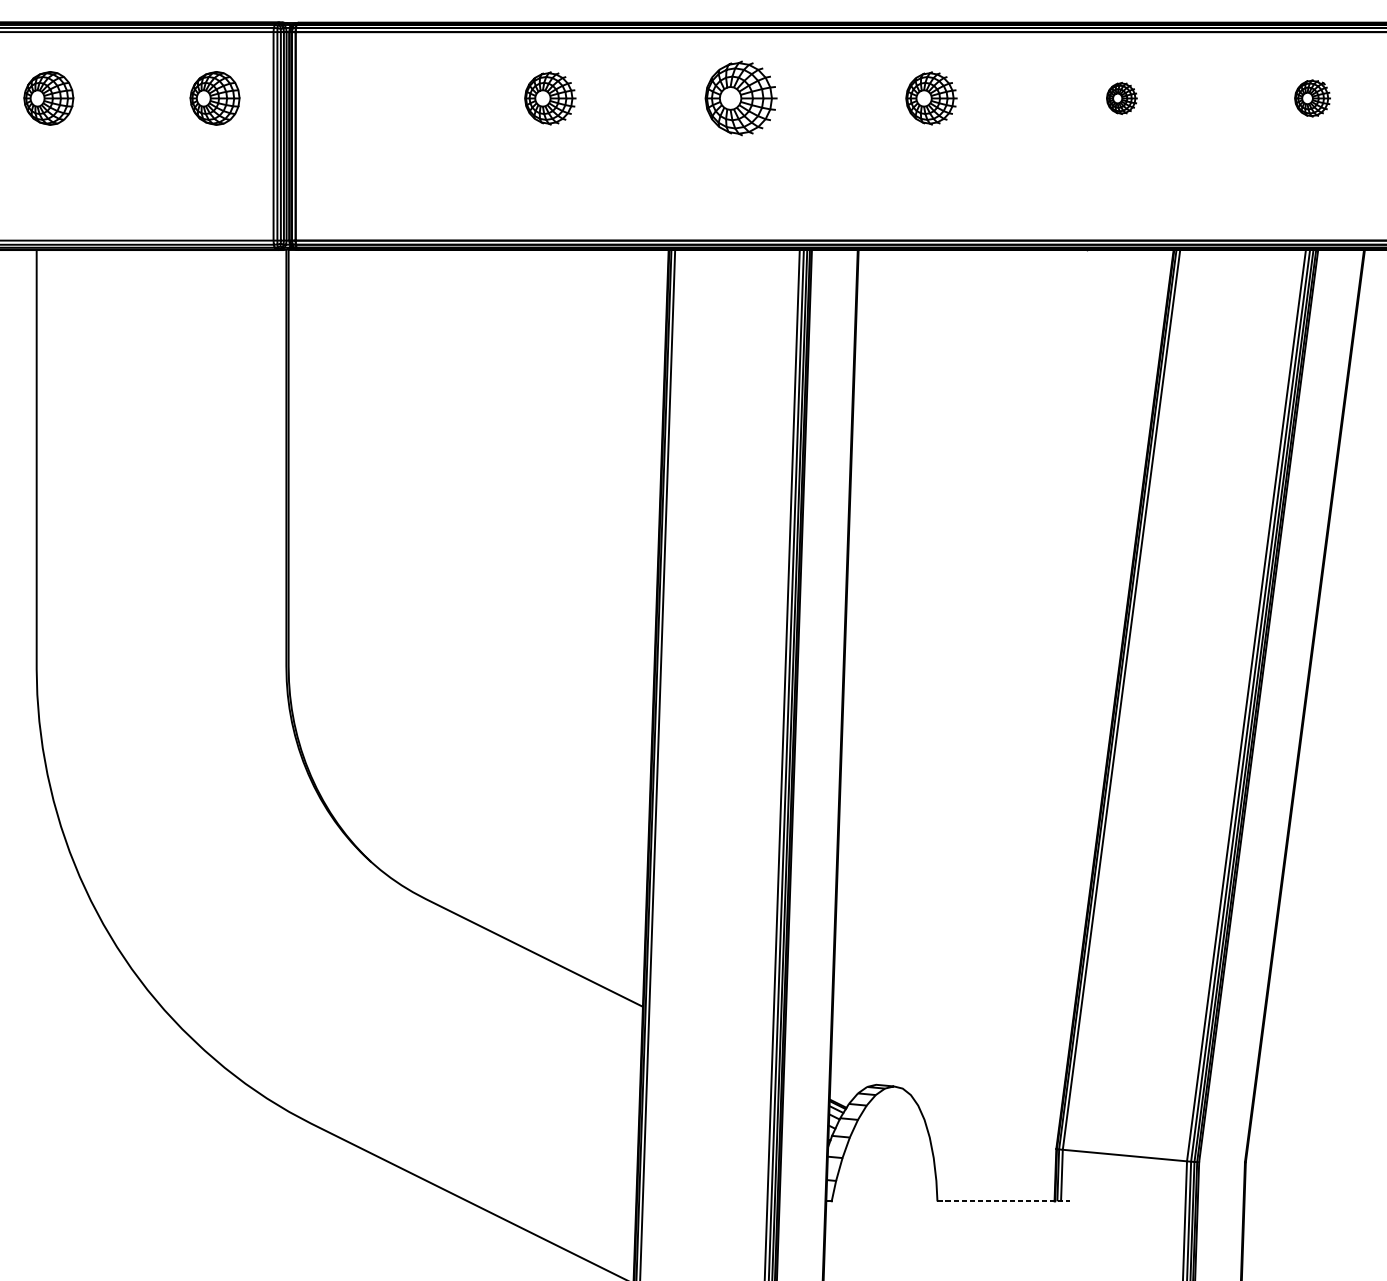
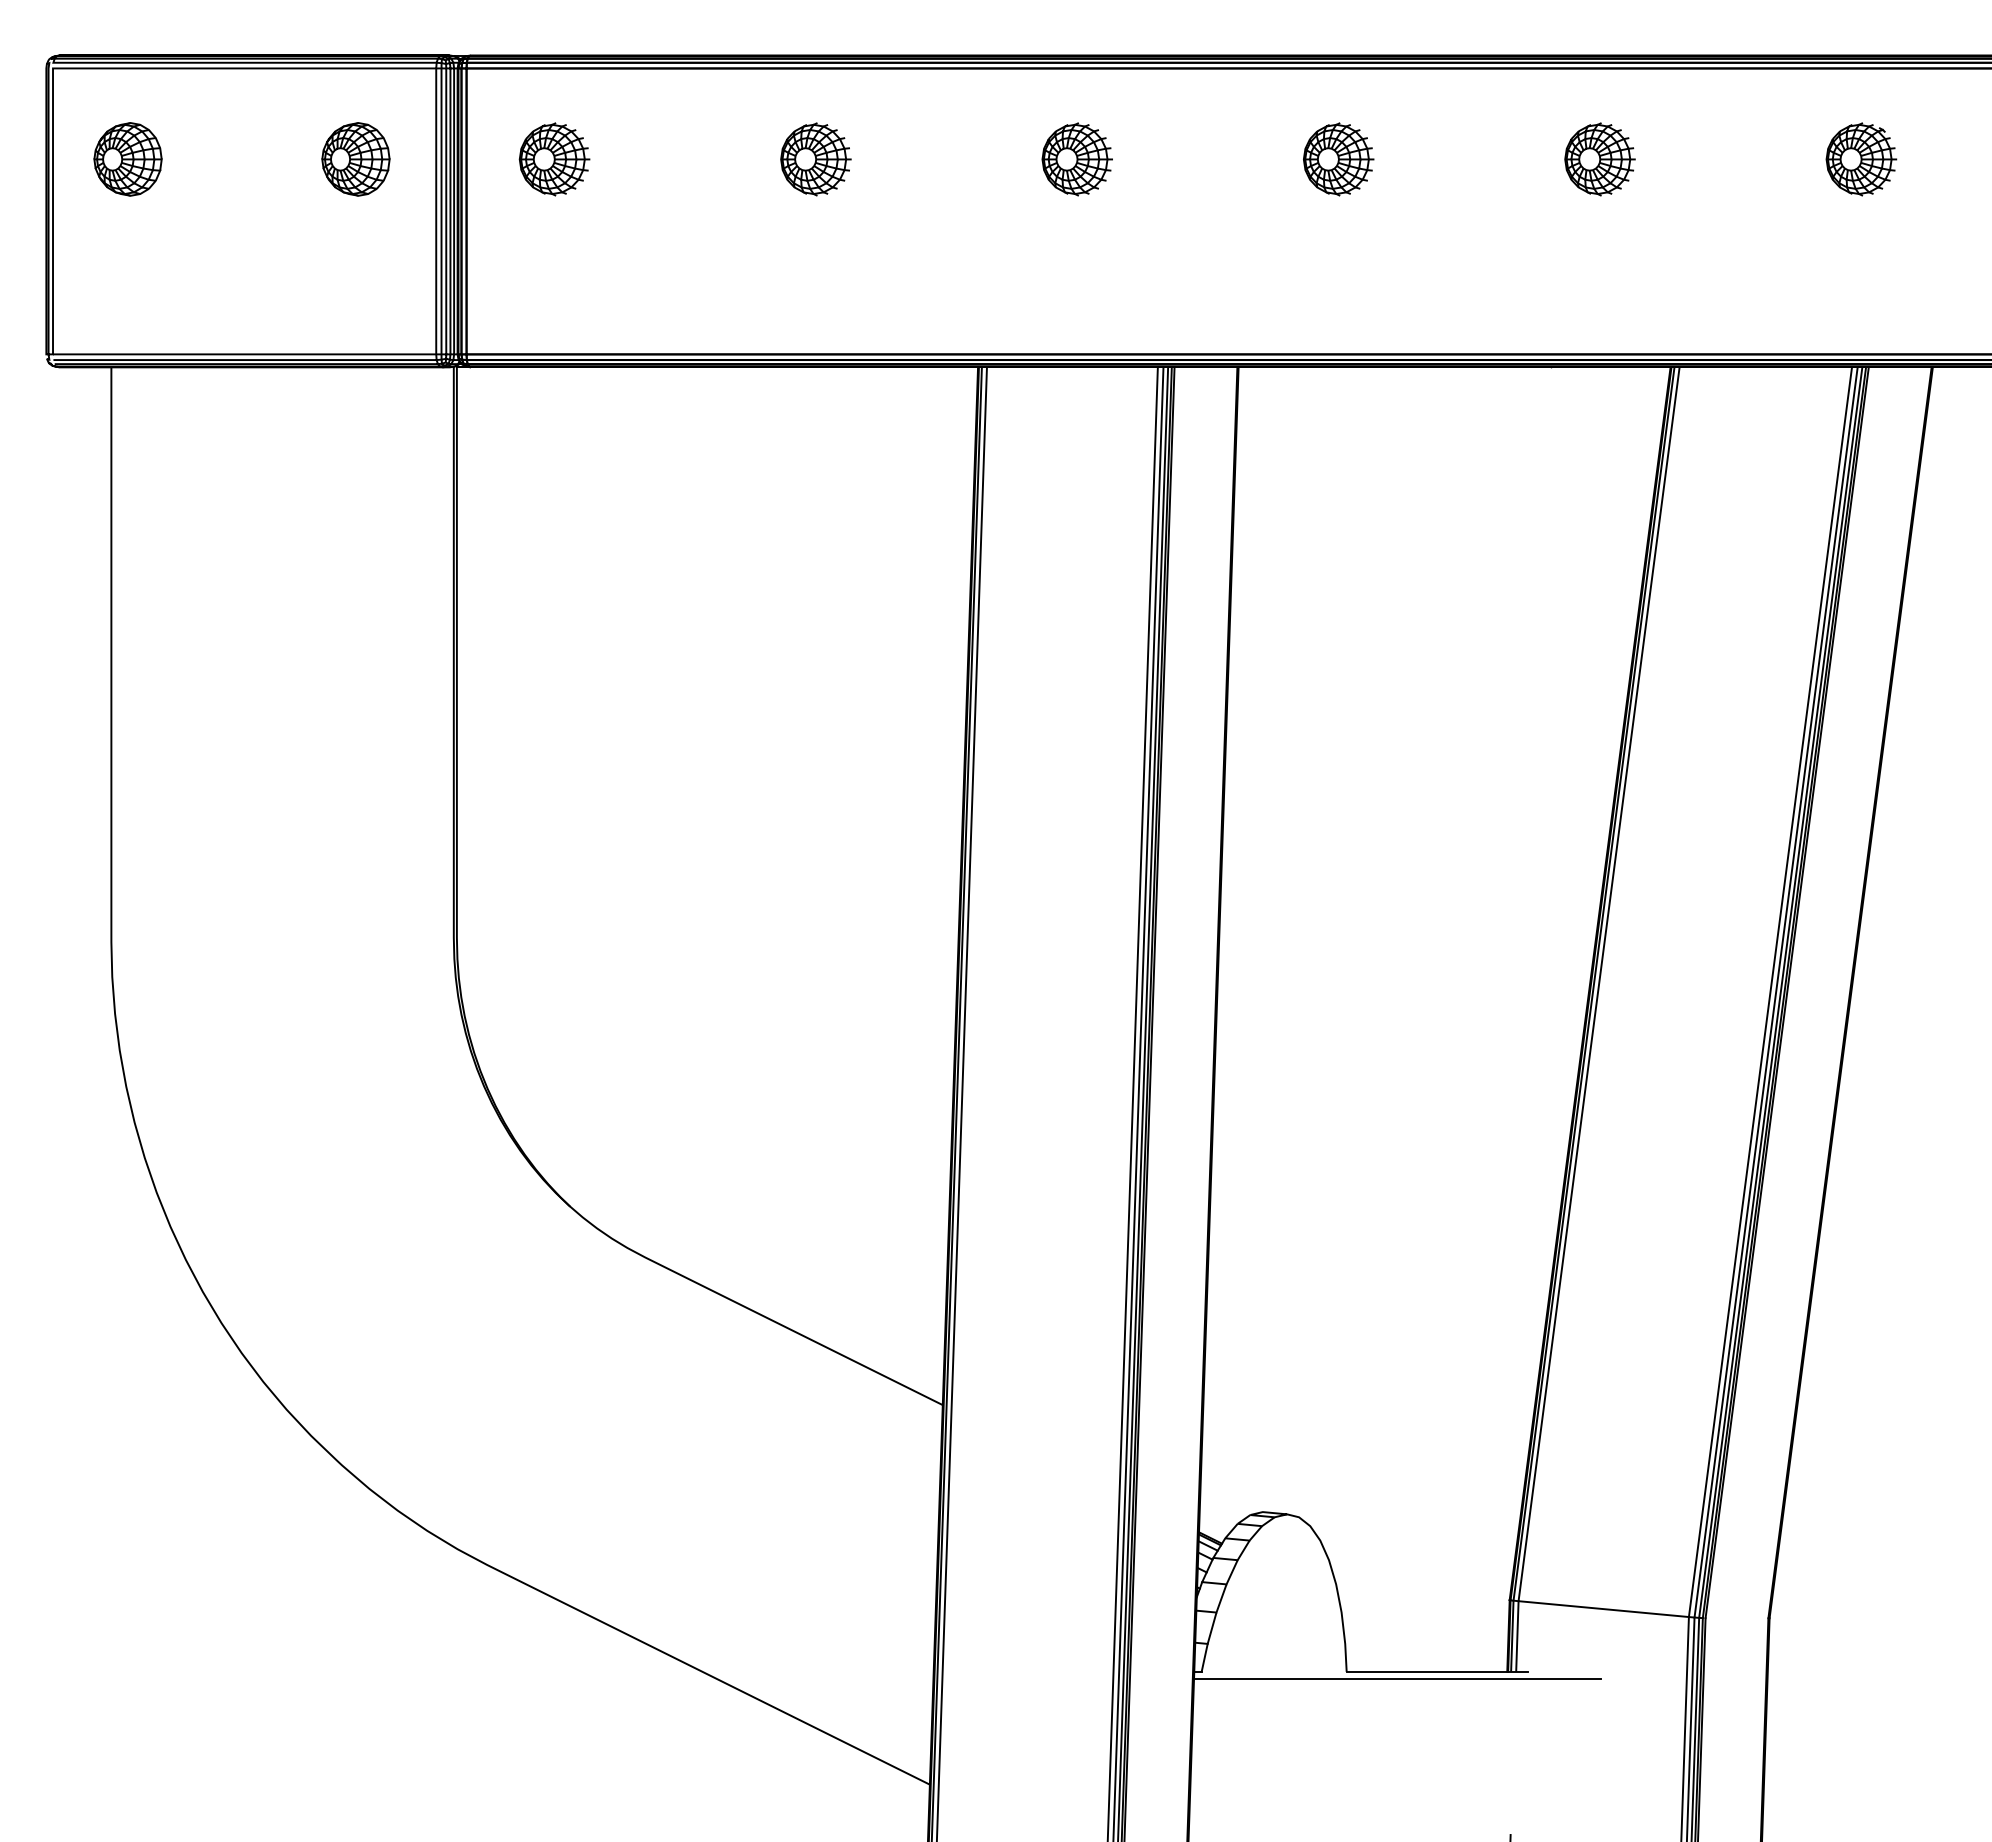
part: (359, 98) -> (554, 159), added
part: (740, 98) -> (1076, 159), size x0.71
part: (1121, 98) -> (1599, 159), size x1.67
part: (1312, 98) -> (1861, 159), size x1.43
line: (1003, 1201) -> (1437, 1671), dashed -> solid
line: (974, 1206) -> (1397, 1678), added

